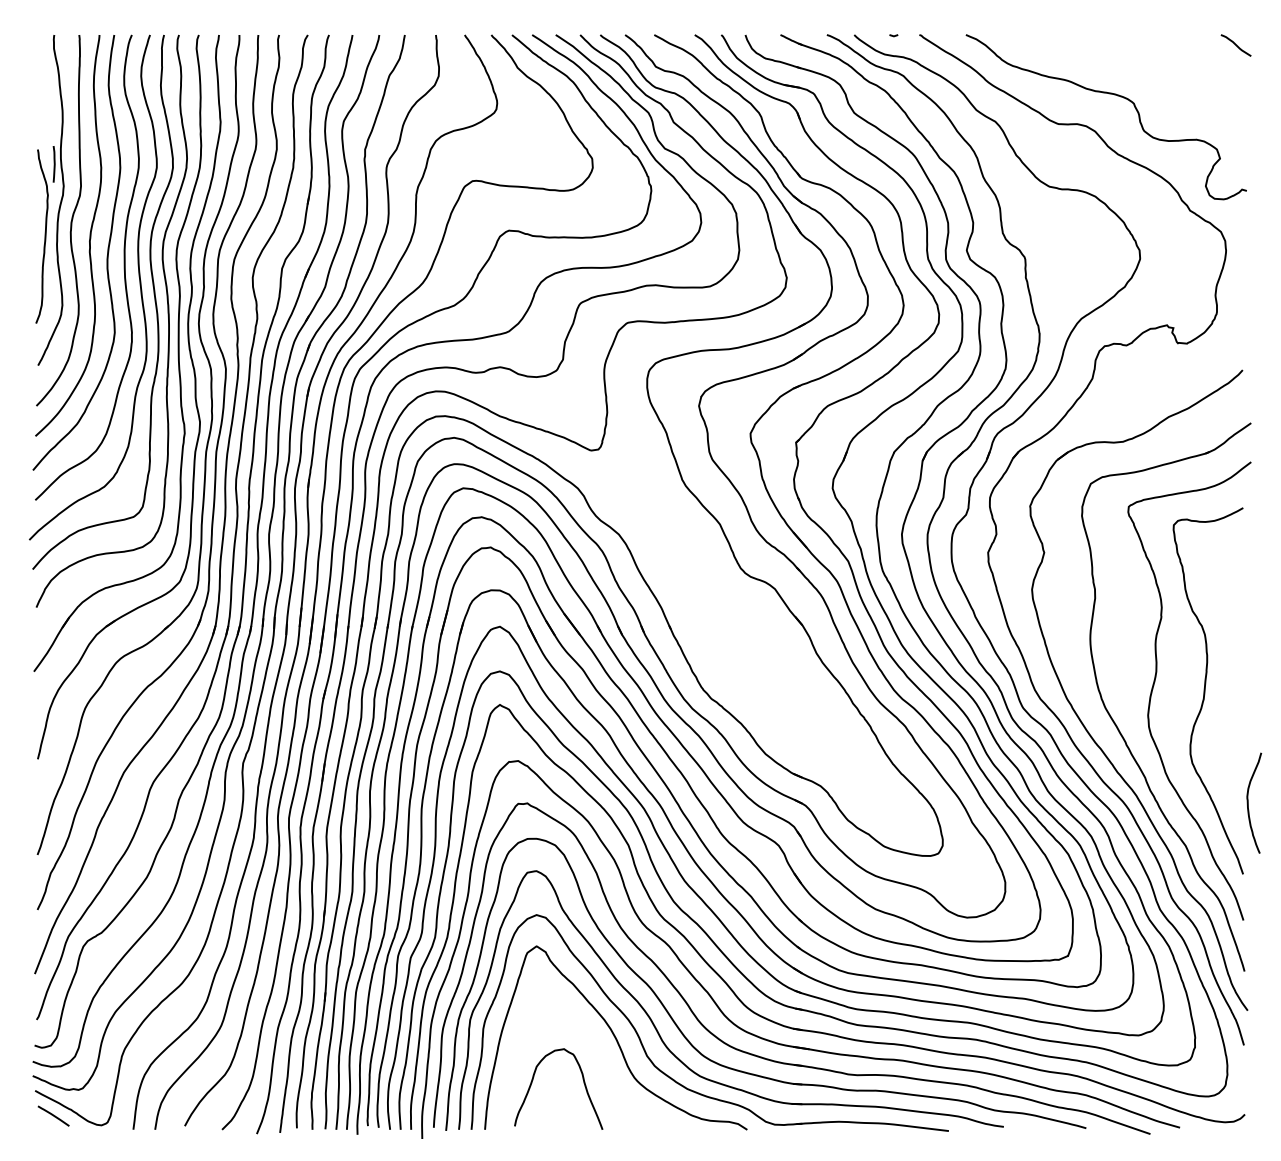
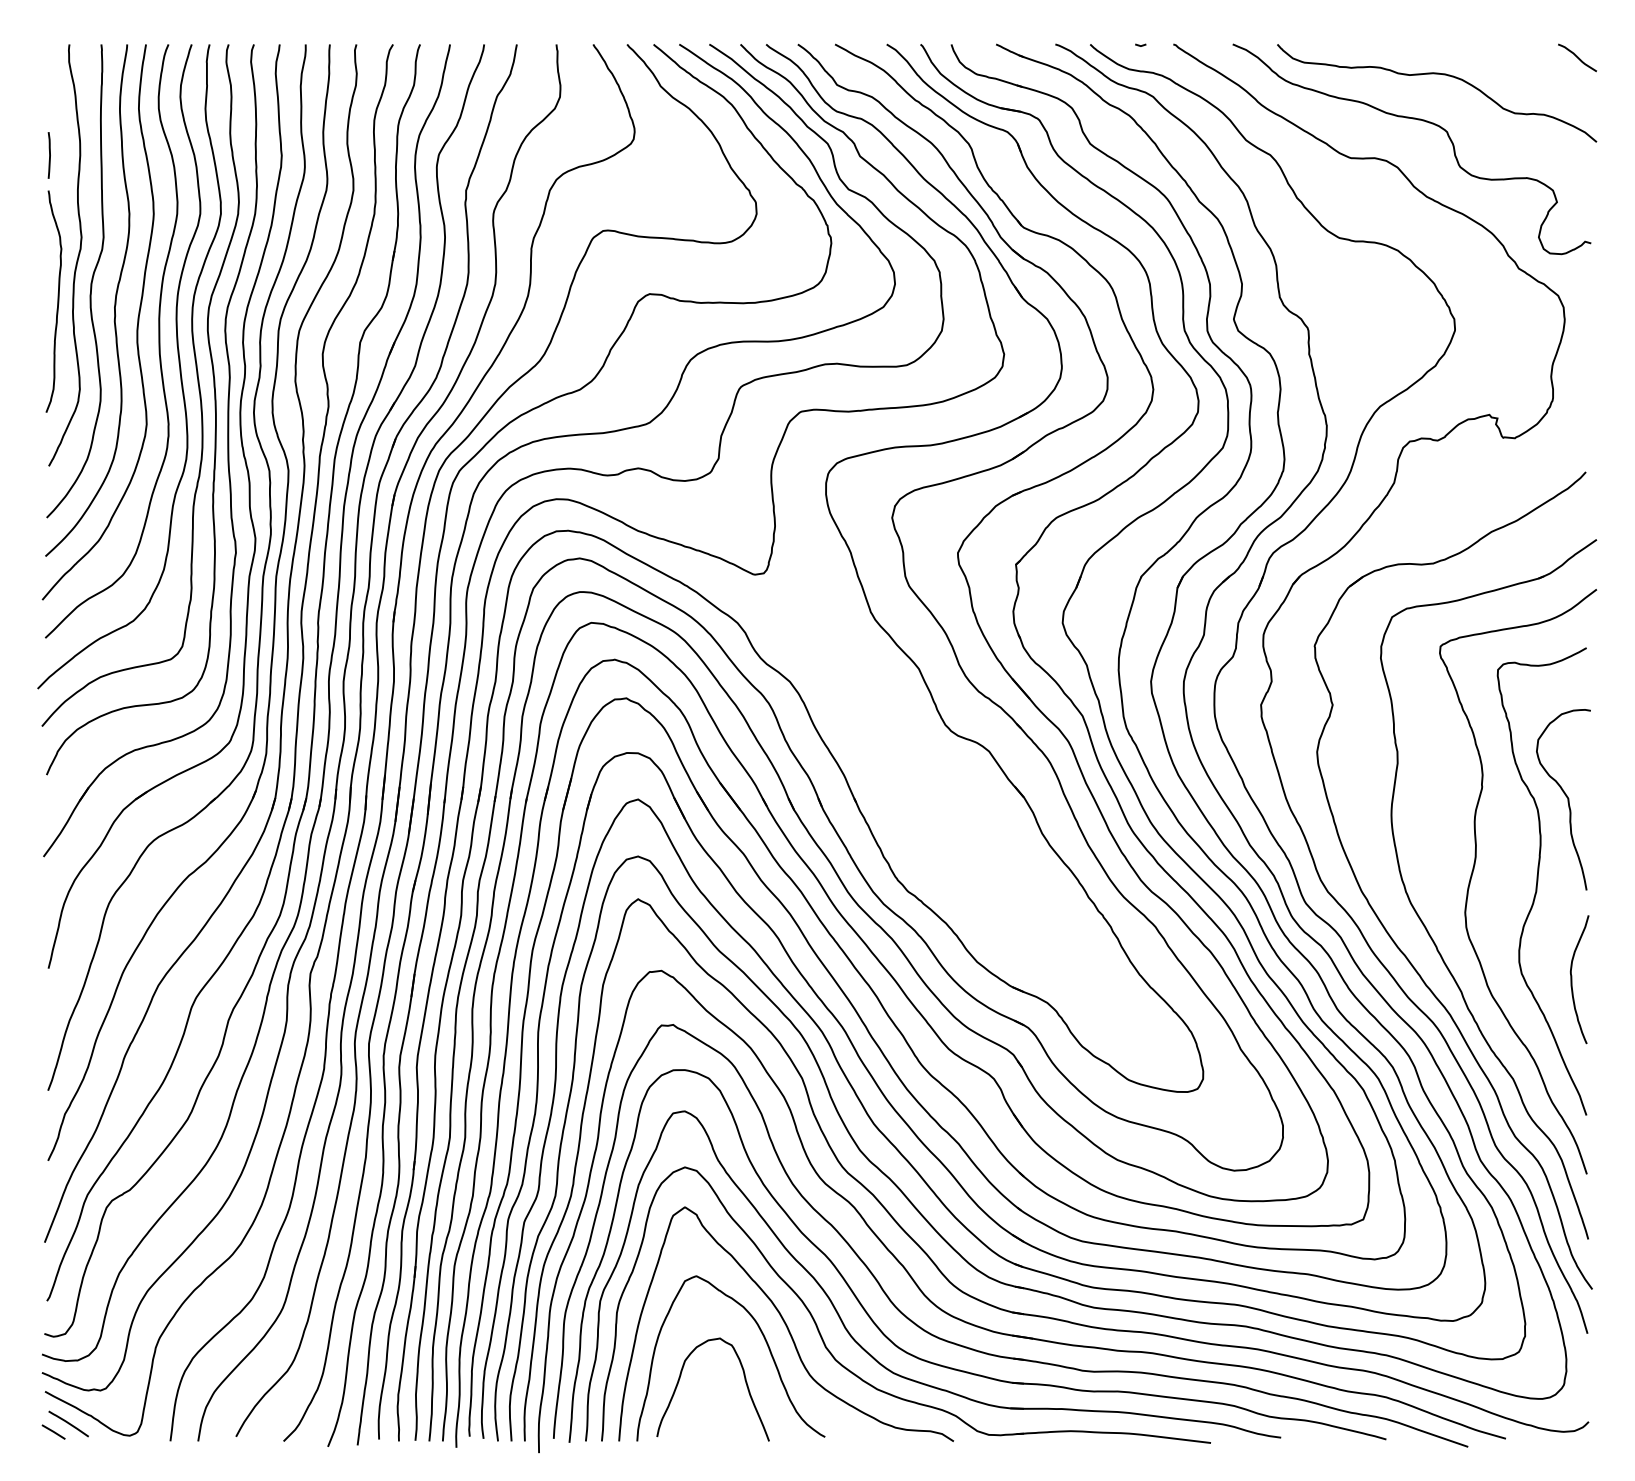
curve: (1131, 59) -> (1443, 75), added
line: (54, 164) -> (49, 155), moved
curve: (1226, 624) -> (1565, 796), added
curve: (1248, 803) -> (1572, 979), moved
curve: (598, 1050) -> (764, 1340), added
line: (41, 1122) -> (53, 1431), added

